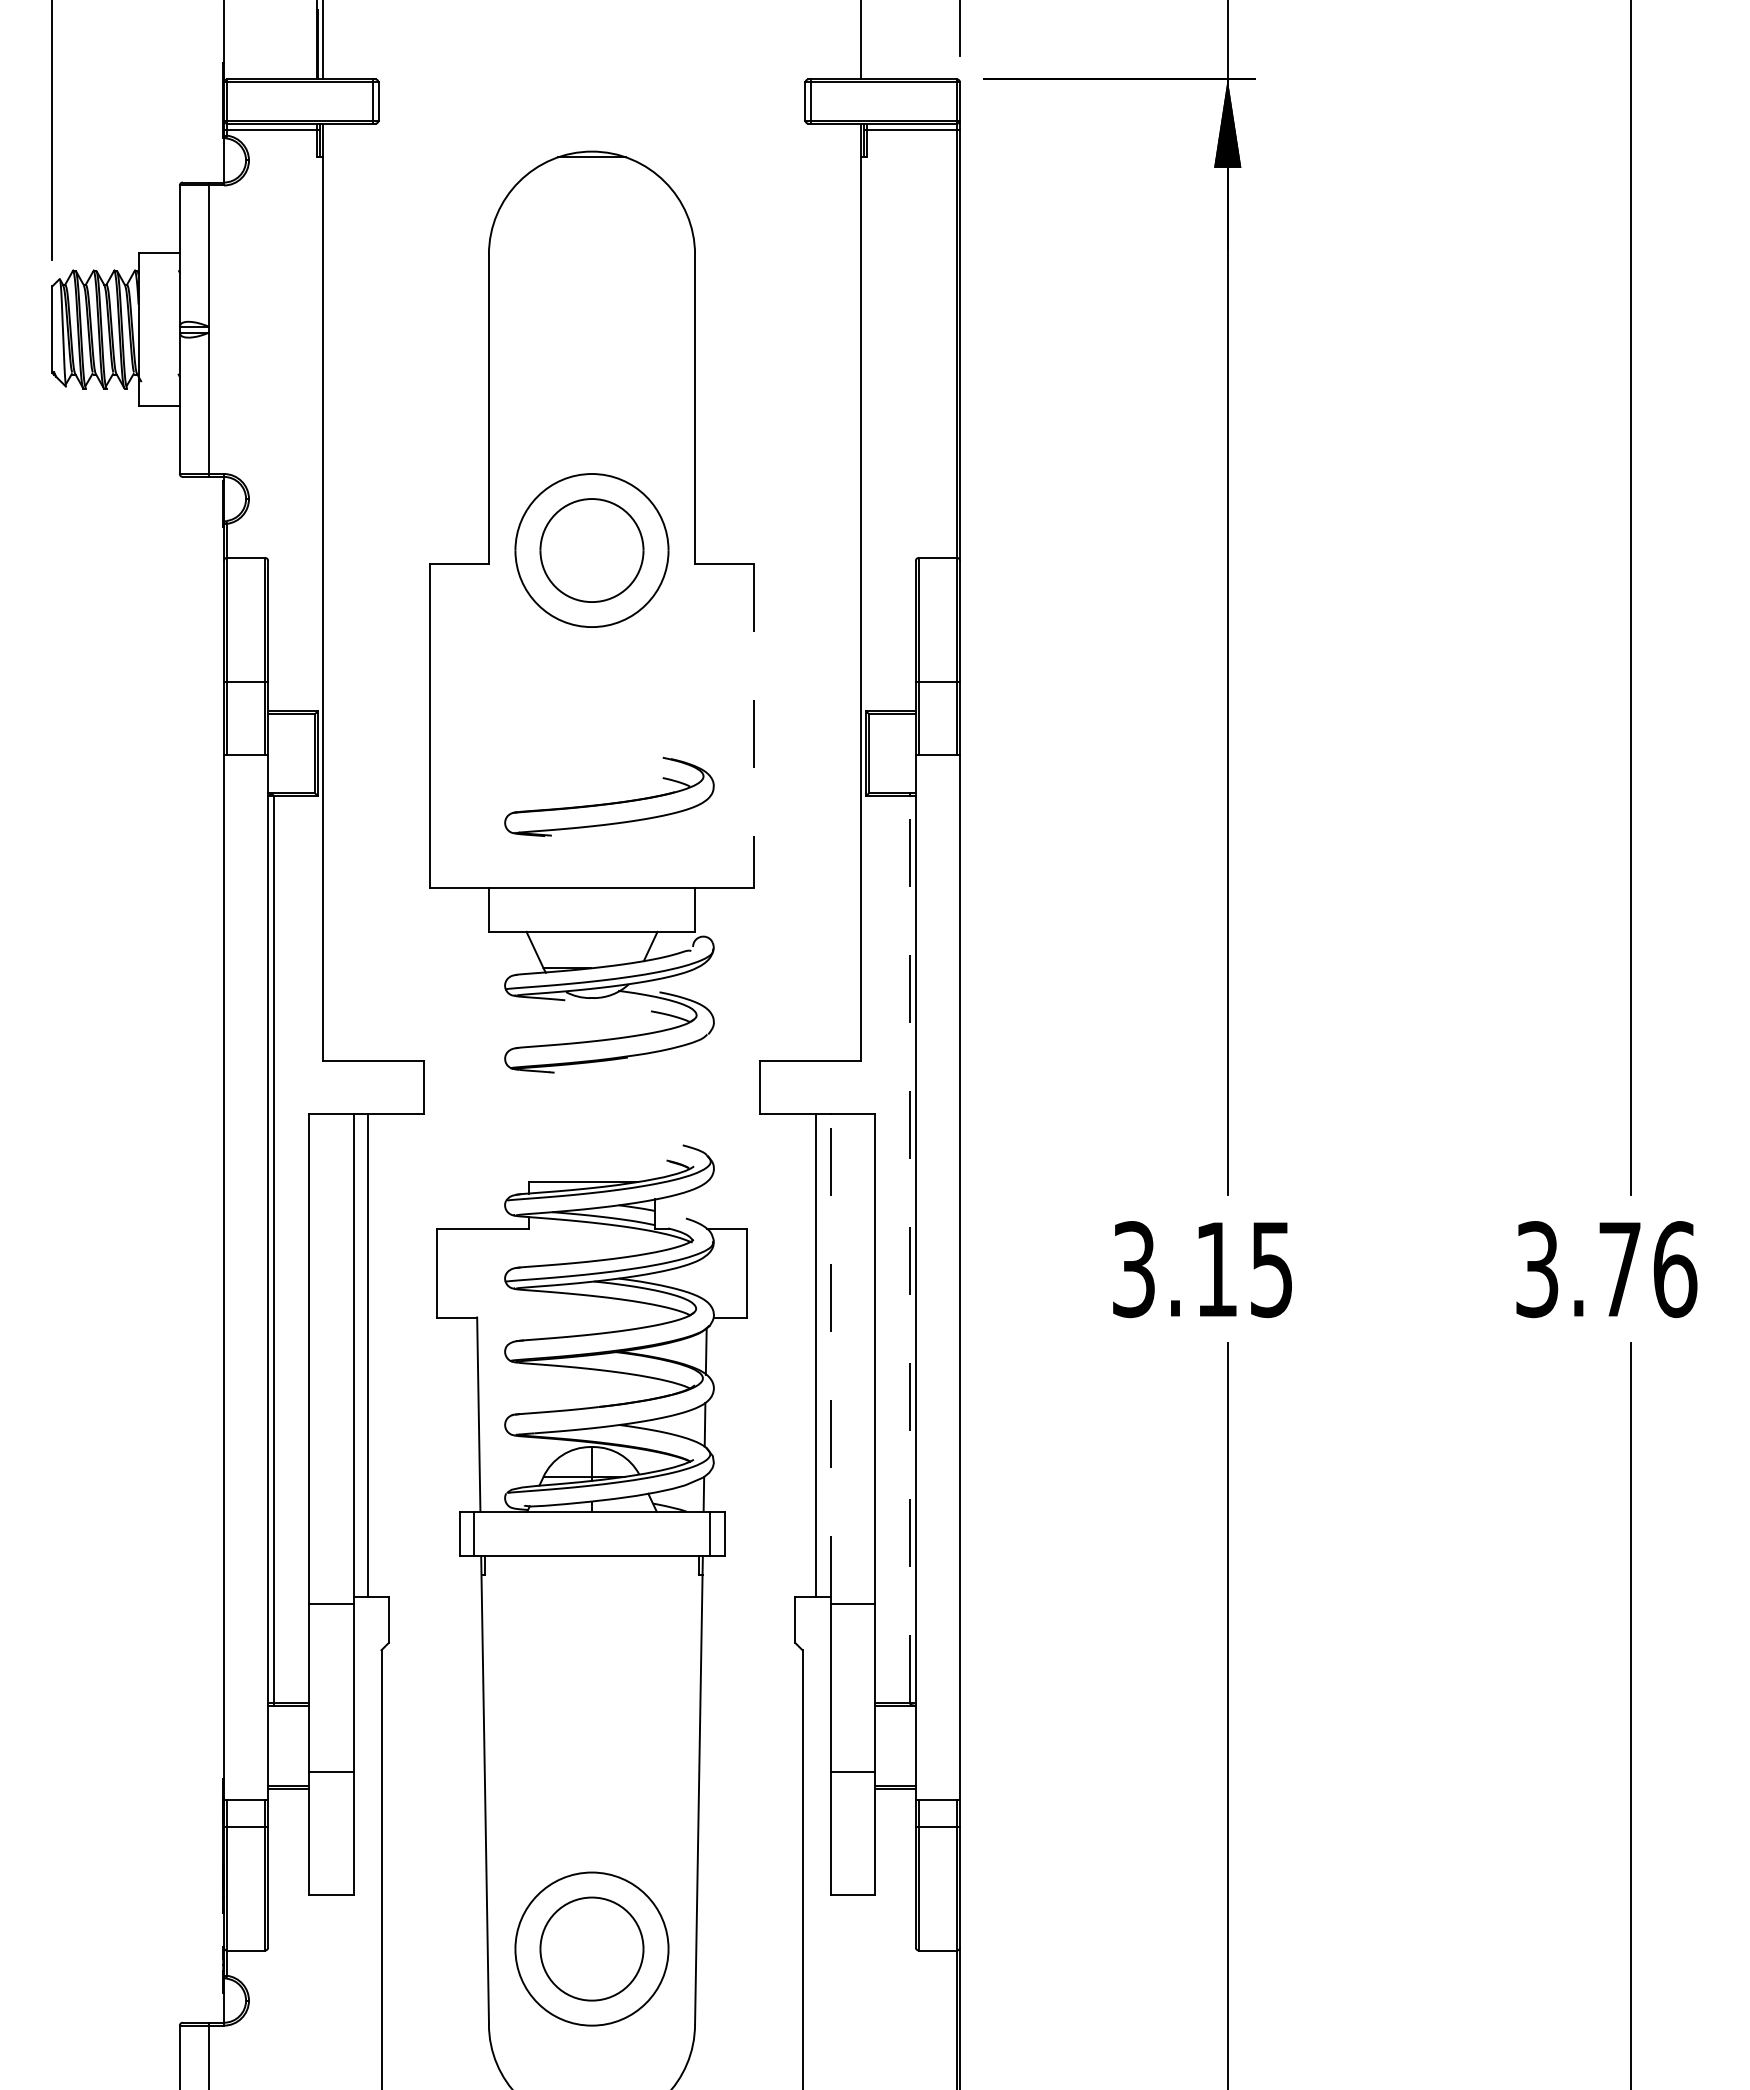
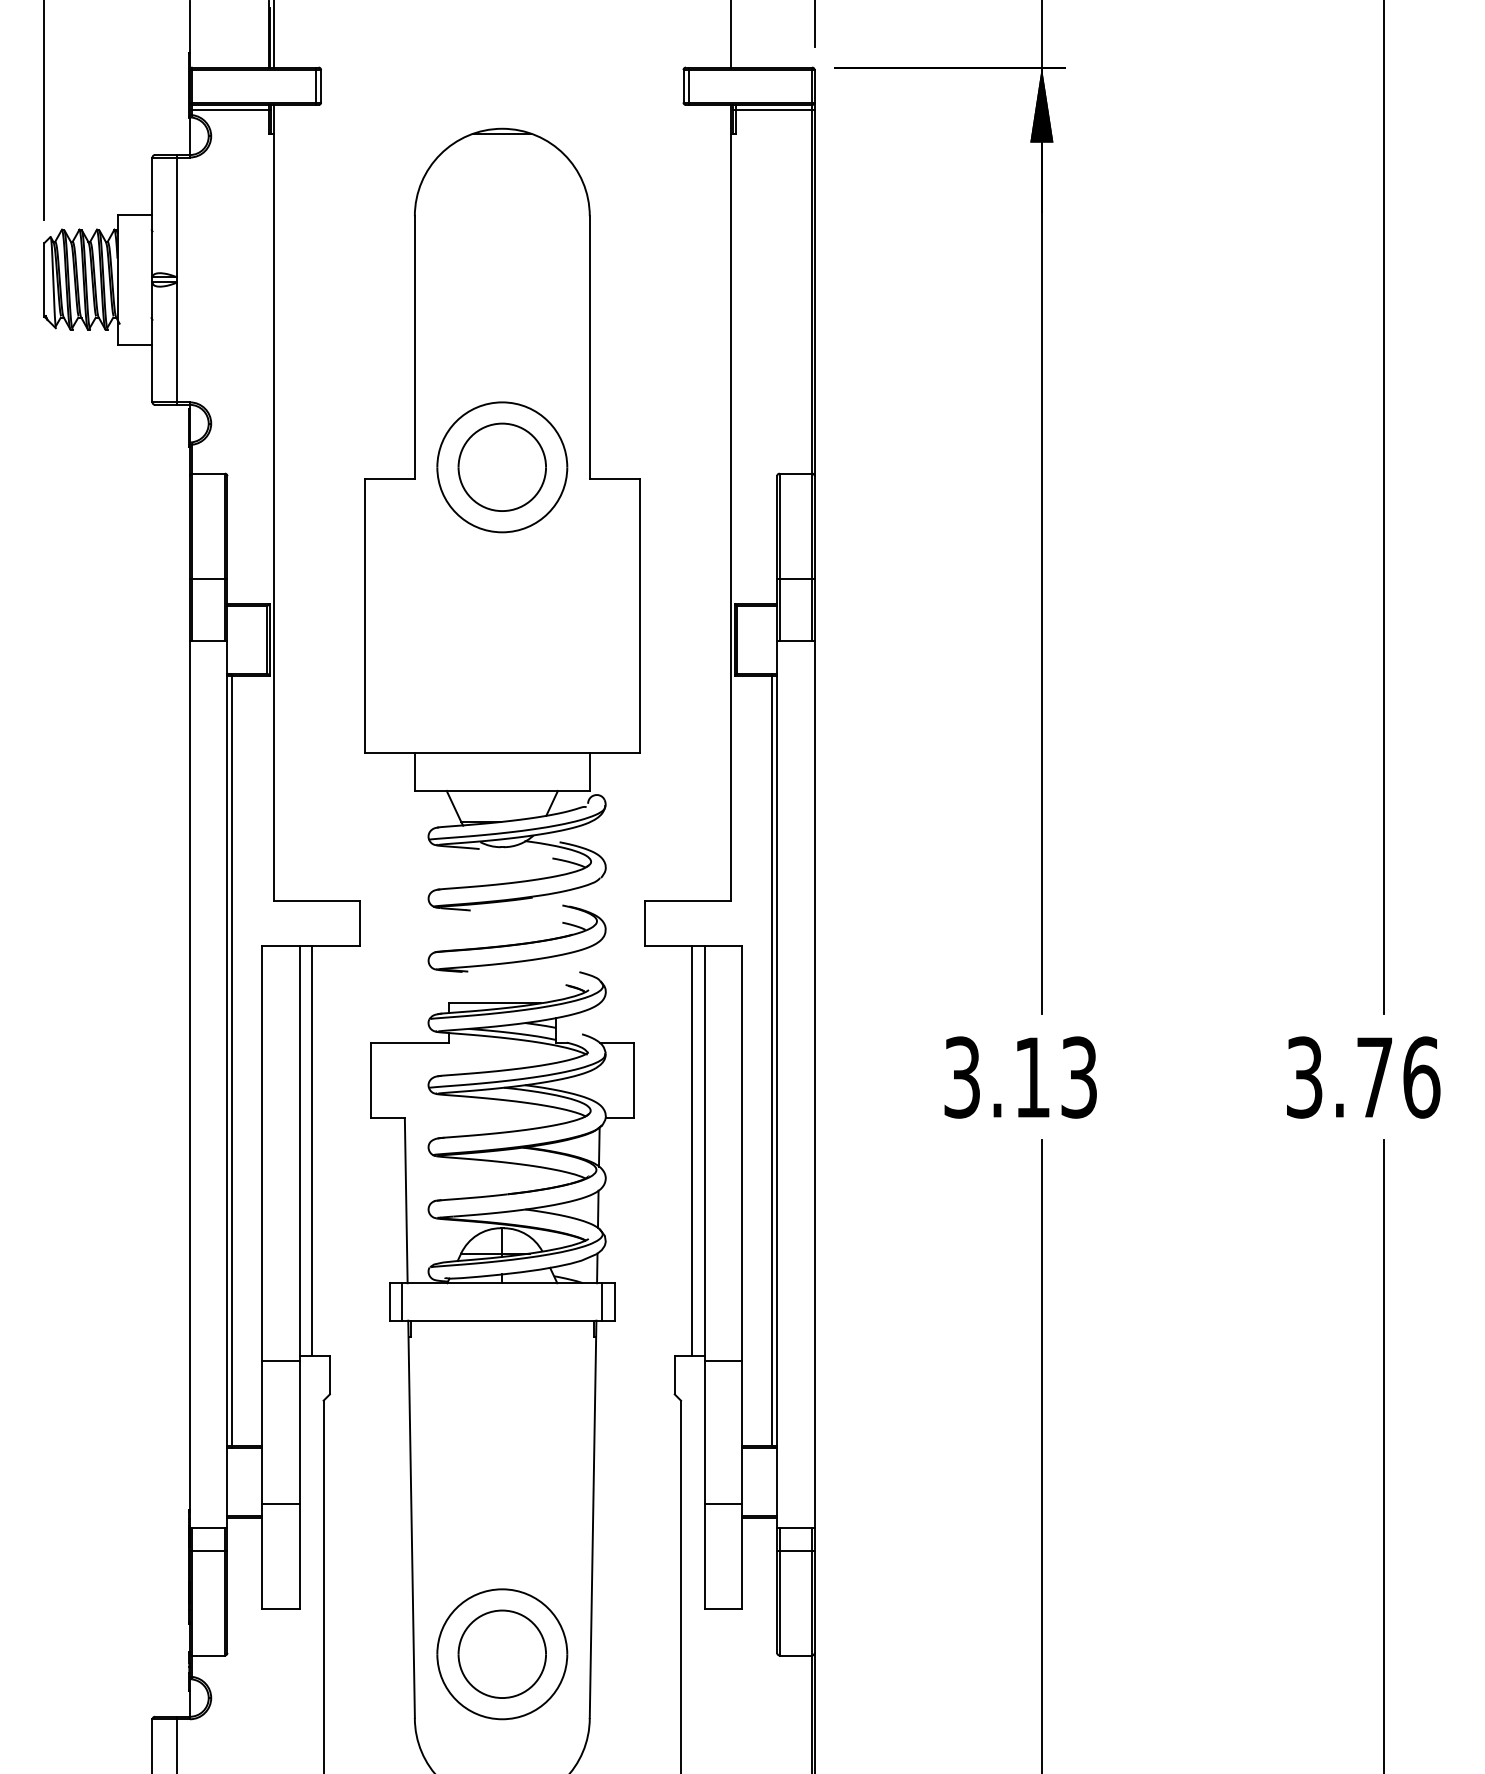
line: (753, 725) -> (639, 615), dashed -> solid
part: (609, 796) -> (517, 938), moved
line: (910, 1249) -> (772, 1060), dashed -> solid
text: (1271, 1269) -> (1079, 1077), 3.15 -> 3.13
line: (830, 1359) -> (704, 1153), dashed -> solid

